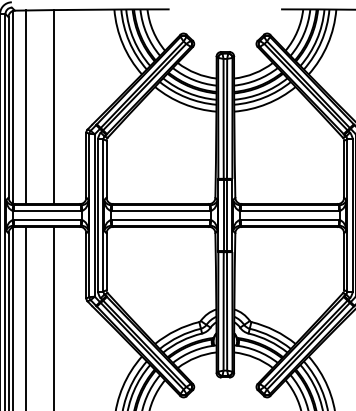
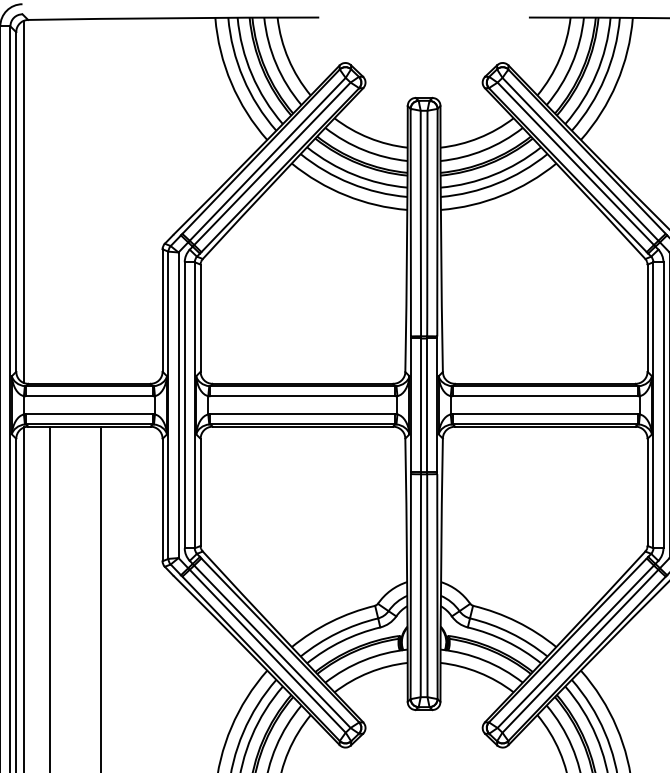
line: (26, 107) -> (49, 202), removed
line: (53, 107) -> (100, 202), removed

